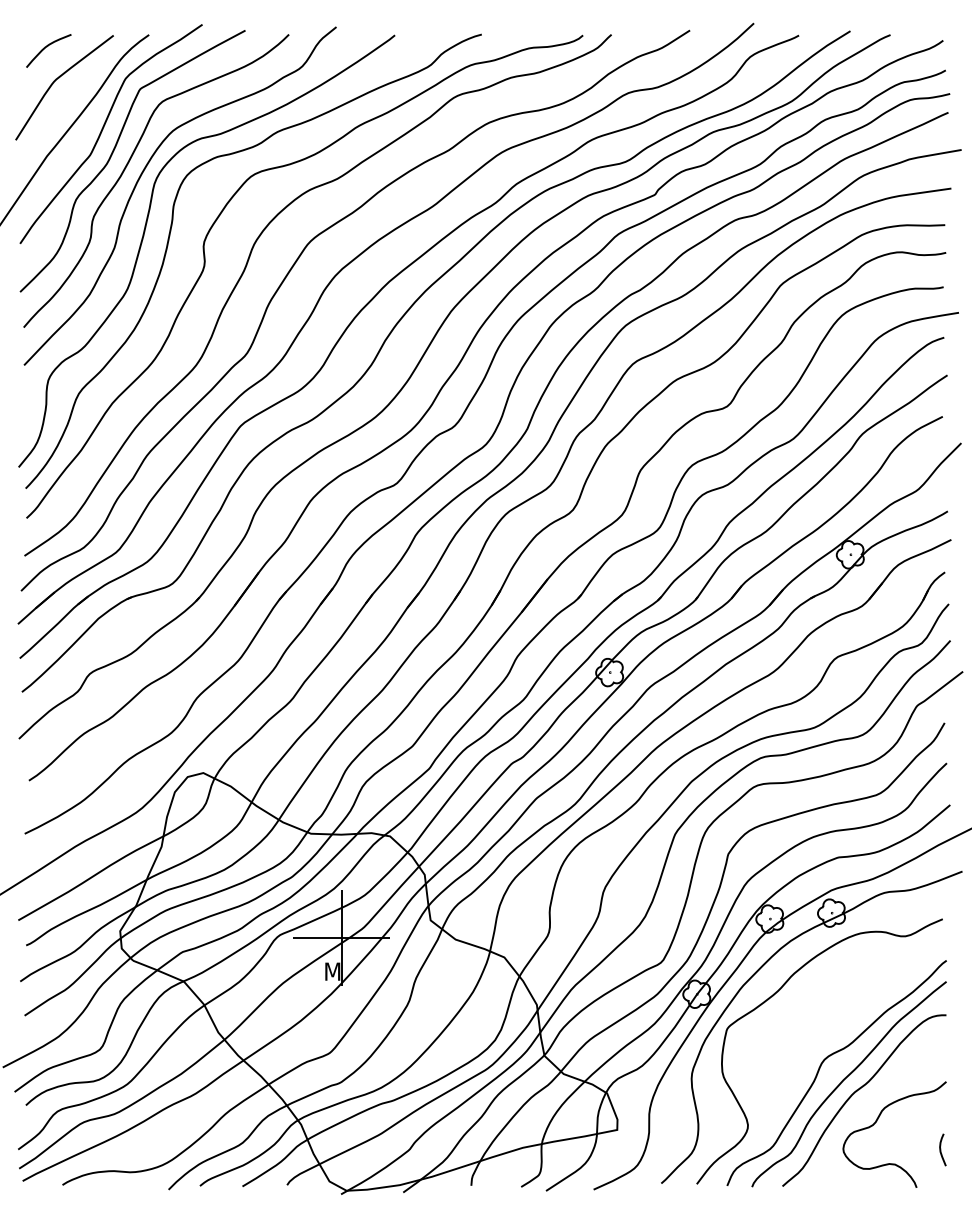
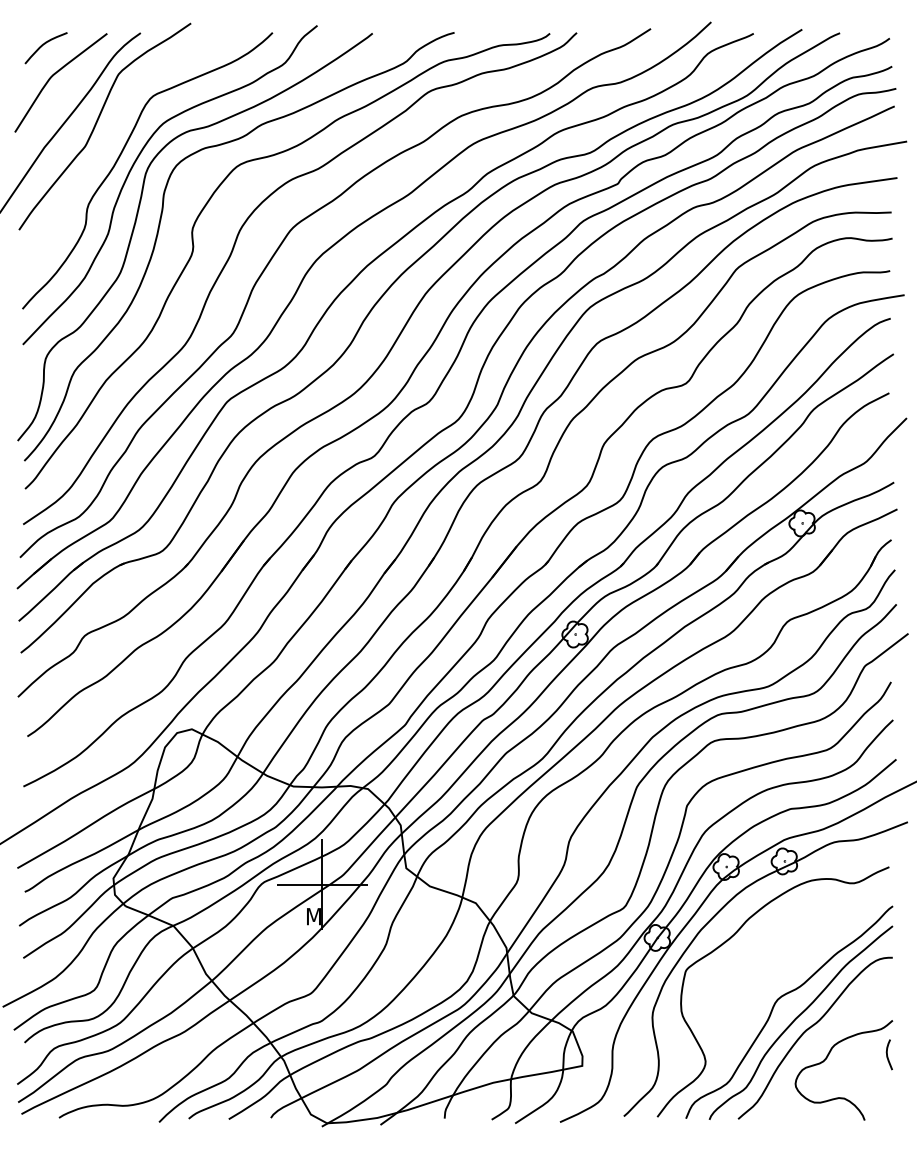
curve: (113, 153) -> (107, 144), removed
curve: (940, 1149) -> (887, 1054), moved

